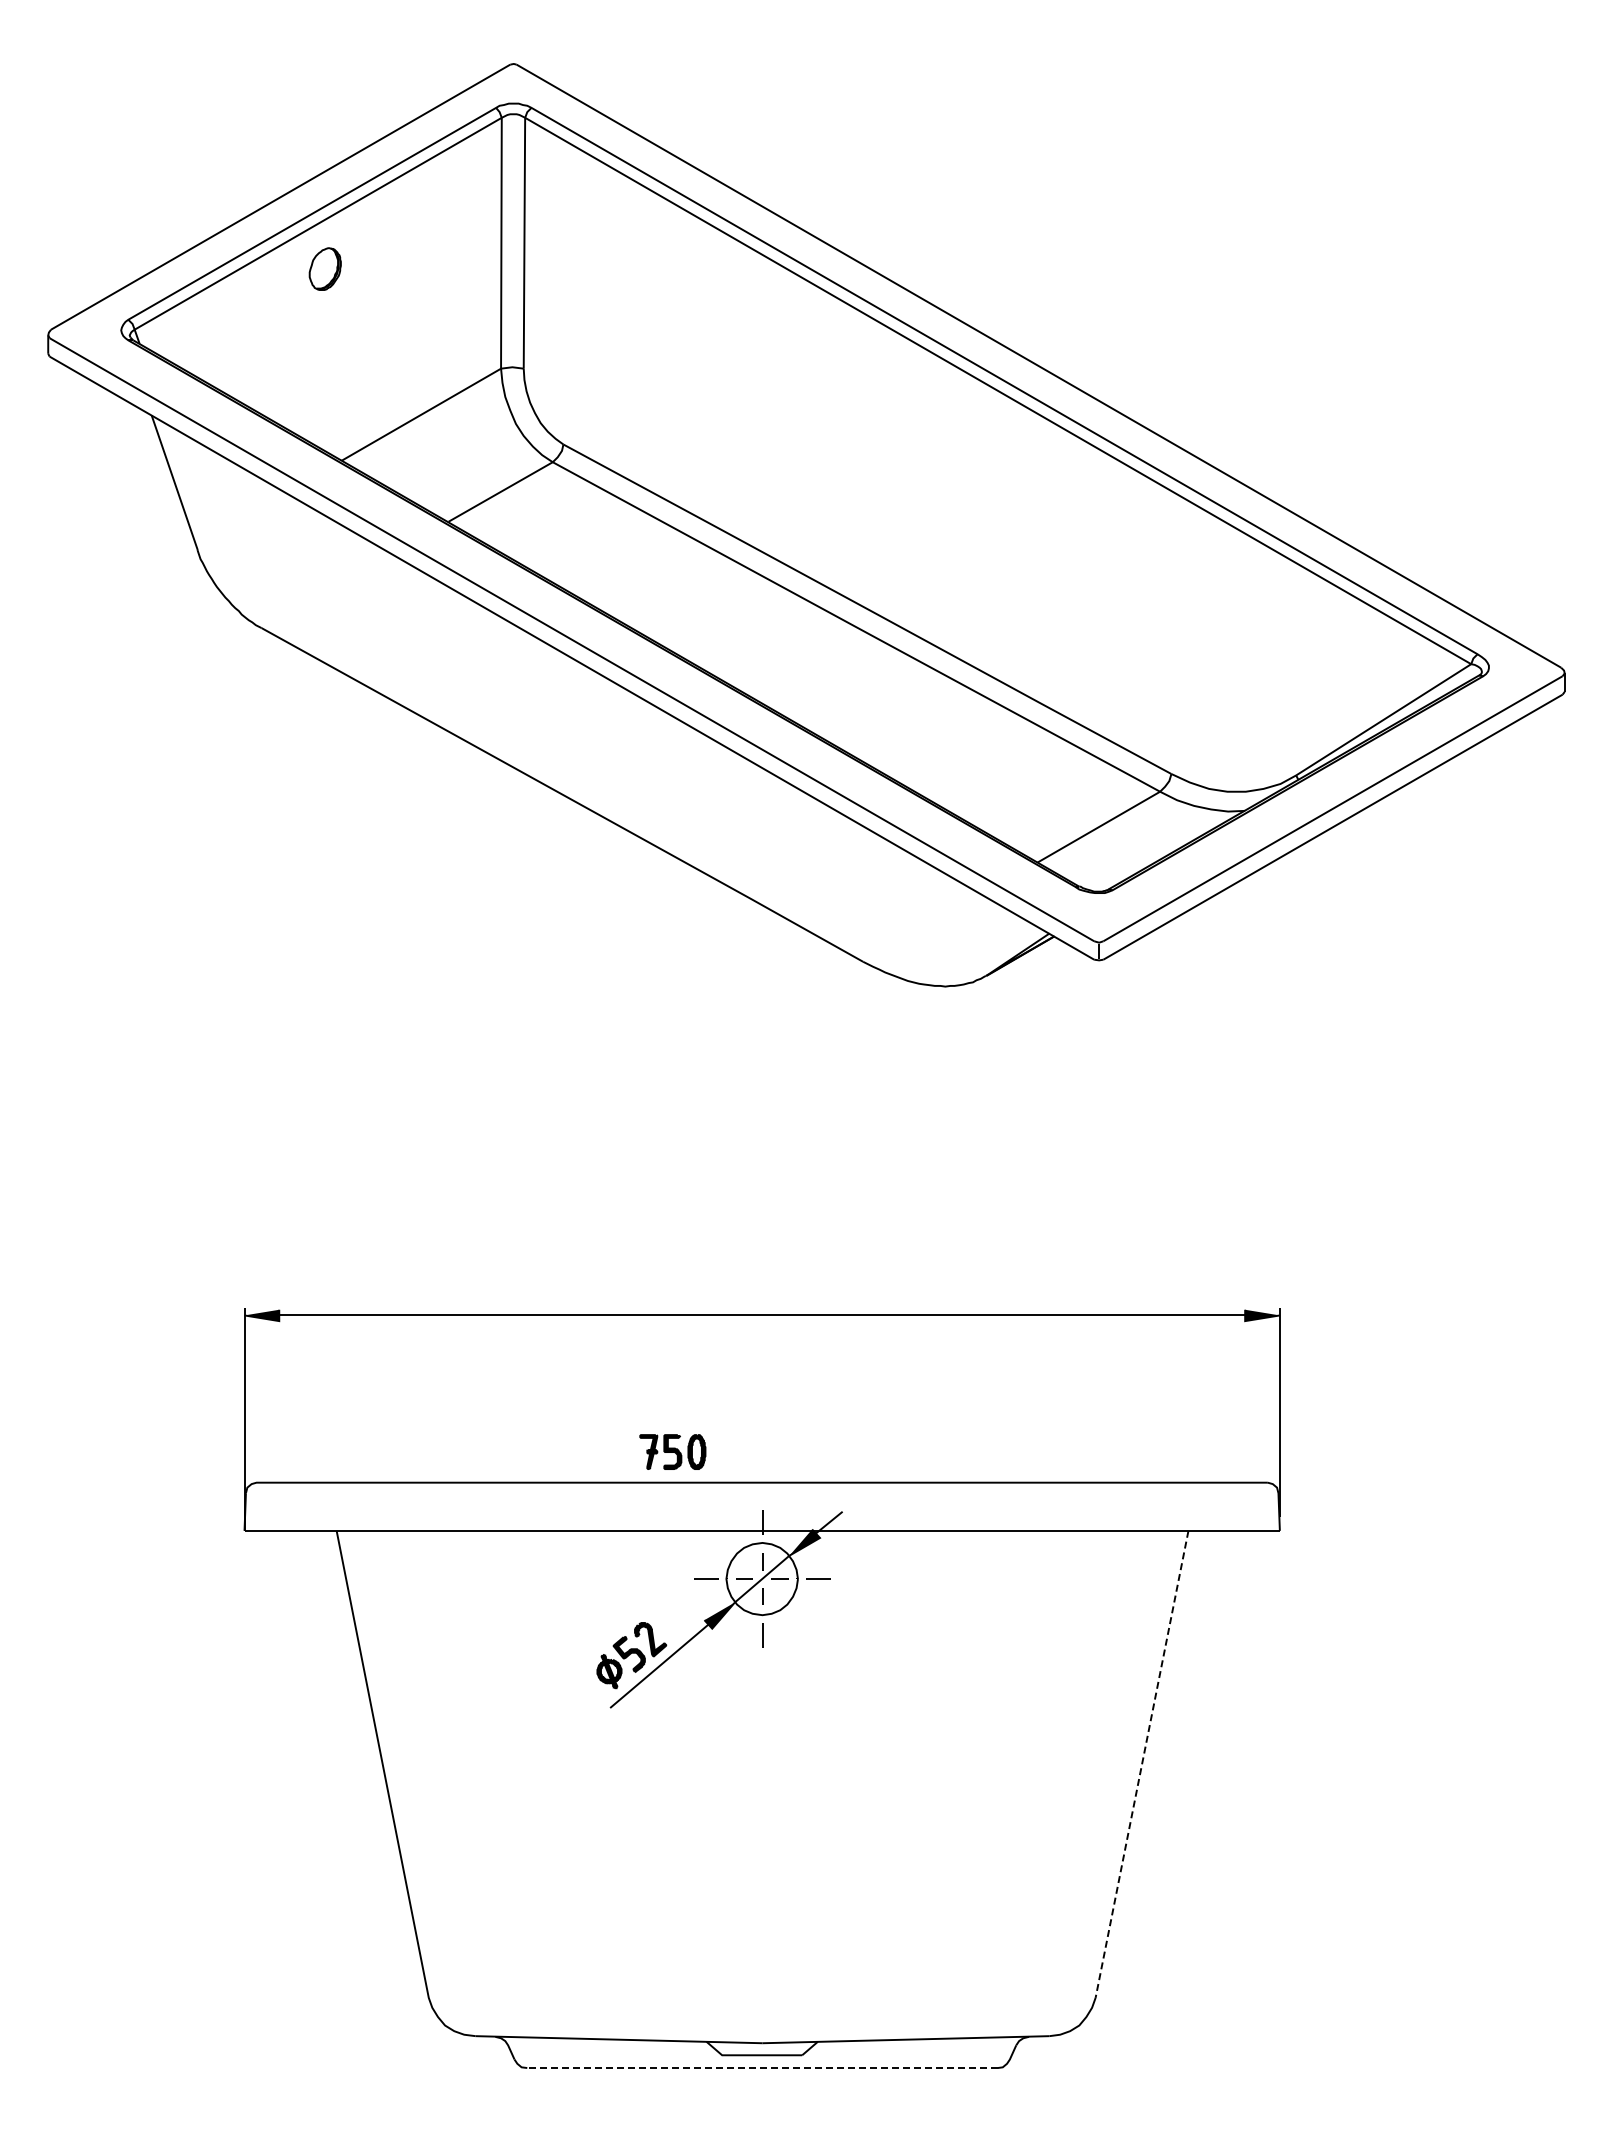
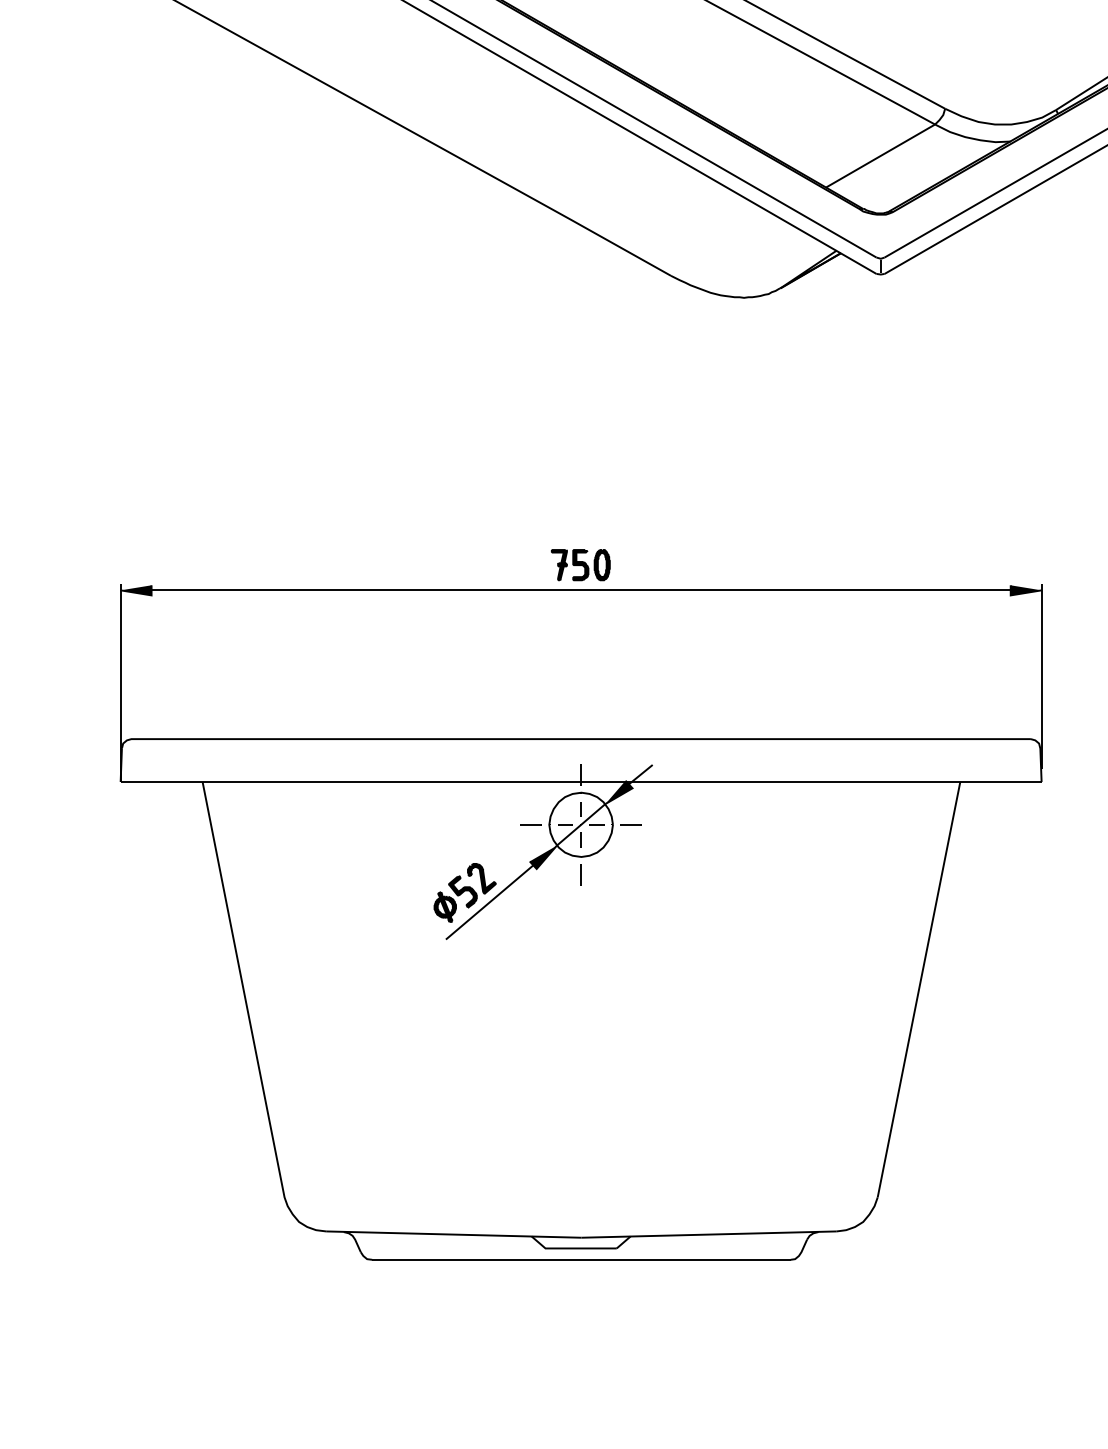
part: (672, 1451) -> (580, 564), moved
line: (1141, 1764) -> (918, 989), dashed -> solid
line: (762, 2068) -> (581, 1260), dashed -> solid

